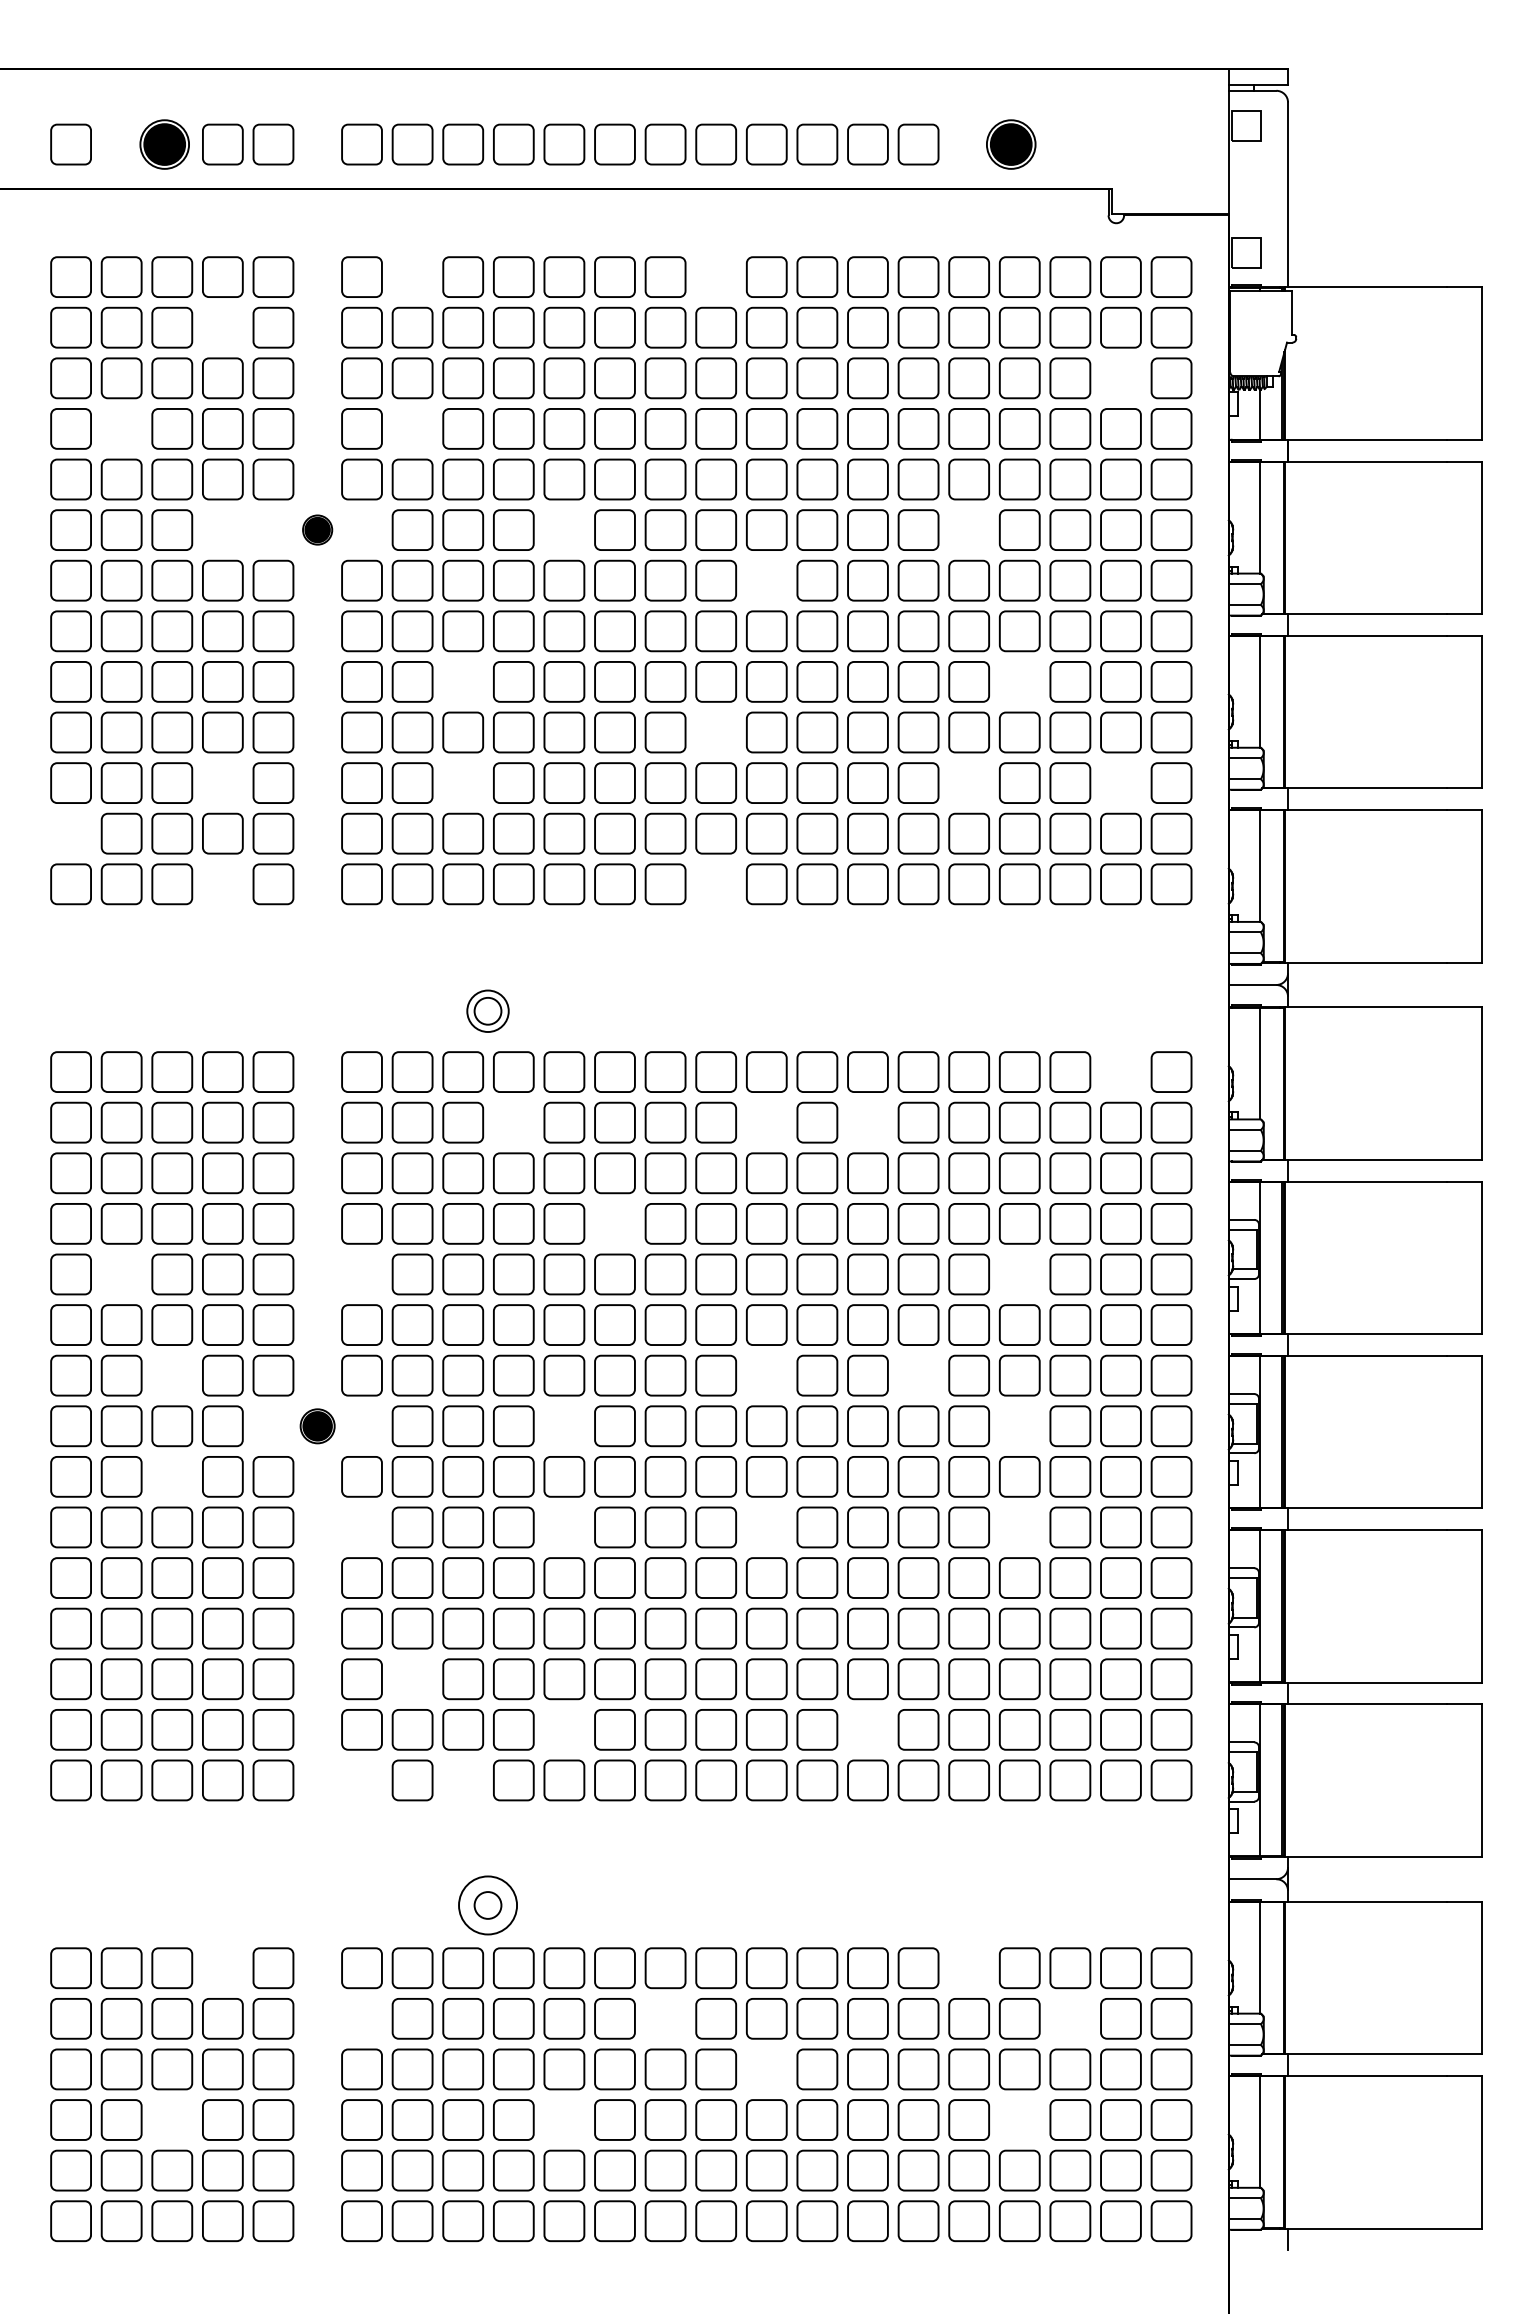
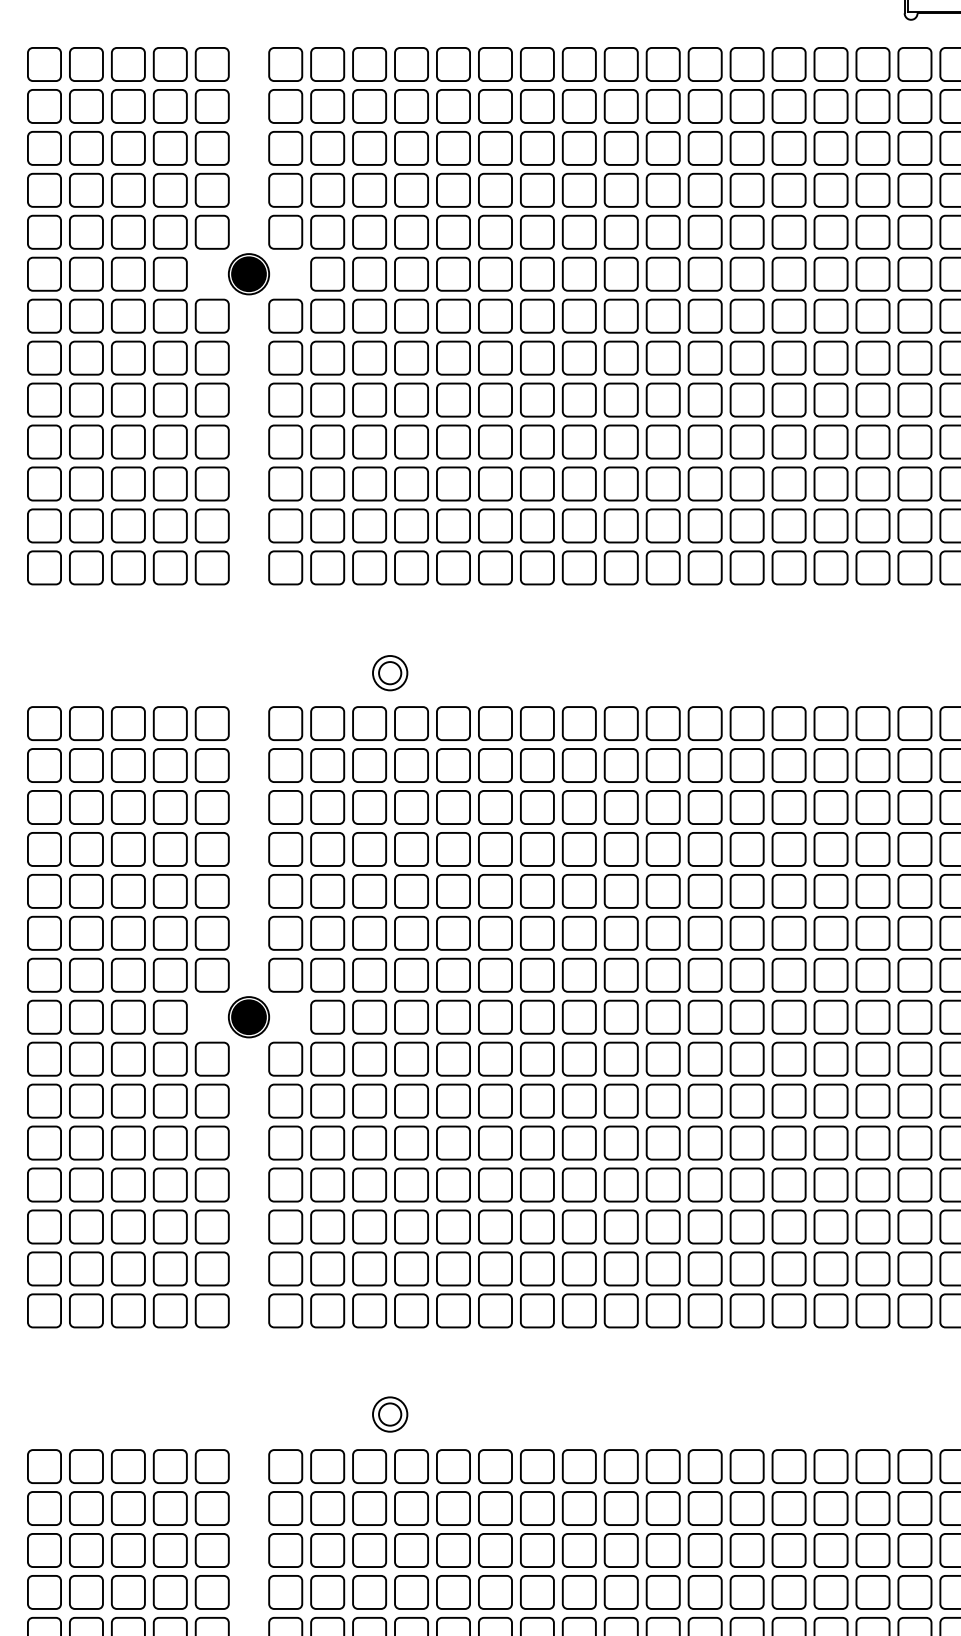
part: (412, 276) -> (327, 63), added
part: (715, 276) -> (578, 63), added
part: (222, 327) -> (170, 106), added
part: (1120, 378) -> (914, 148), added
part: (121, 428) -> (86, 189), added
part: (412, 428) -> (327, 189), added
part: (222, 529) -> (170, 273), added
part: (317, 529) -> (248, 273), size x1.67
part: (564, 529) -> (453, 273), added
part: (968, 529) -> (788, 273), added
part: (766, 580) -> (621, 316), added
part: (463, 681) -> (369, 399), added
part: (1019, 681) -> (830, 399), added
part: (715, 732) -> (578, 442), added
part: (222, 782) -> (170, 483), added
part: (463, 782) -> (369, 483), added
part: (968, 782) -> (788, 483), added
part: (1120, 782) -> (914, 483), added
part: (70, 833) -> (44, 525), added
part: (222, 884) -> (170, 568), added
part: (715, 884) -> (578, 568), added
part: (1120, 1071) -> (914, 723), added
part: (513, 1122) -> (411, 765), added
part: (766, 1122) -> (621, 765), added
part: (867, 1122) -> (704, 765), added
part: (614, 1223) -> (495, 849), added
part: (121, 1274) -> (86, 891), added
part: (361, 1274) -> (285, 891), added
part: (1019, 1274) -> (830, 891), added
part: (172, 1375) -> (128, 975), added
part: (766, 1375) -> (621, 975), added
part: (918, 1375) -> (747, 975), added
part: (317, 1426) -> (248, 1017), size x1.43
part: (564, 1426) -> (453, 1017), added
part: (1019, 1426) -> (830, 1017), added
part: (172, 1476) -> (128, 1058), added
part: (361, 1527) -> (285, 1101), added
part: (564, 1527) -> (453, 1101), added
part: (766, 1527) -> (621, 1101), added
part: (1019, 1527) -> (830, 1101), added
part: (412, 1679) -> (327, 1227), added
part: (564, 1729) -> (453, 1268), added
part: (867, 1729) -> (704, 1268), added
part: (361, 1780) -> (285, 1310), added
part: (463, 1780) -> (369, 1310), added
circle: (487, 1905) -> (389, 1414), size x0.71
part: (222, 1968) -> (170, 1466), added
part: (968, 1968) -> (788, 1466), added
part: (361, 2018) -> (285, 1508), added
part: (665, 2018) -> (537, 1508), added
part: (1070, 2018) -> (873, 1508), added
part: (766, 2069) -> (621, 1550), added
part: (172, 2119) -> (128, 1592), added
part: (564, 2119) -> (453, 1592), added
part: (1019, 2119) -> (830, 1592), added

